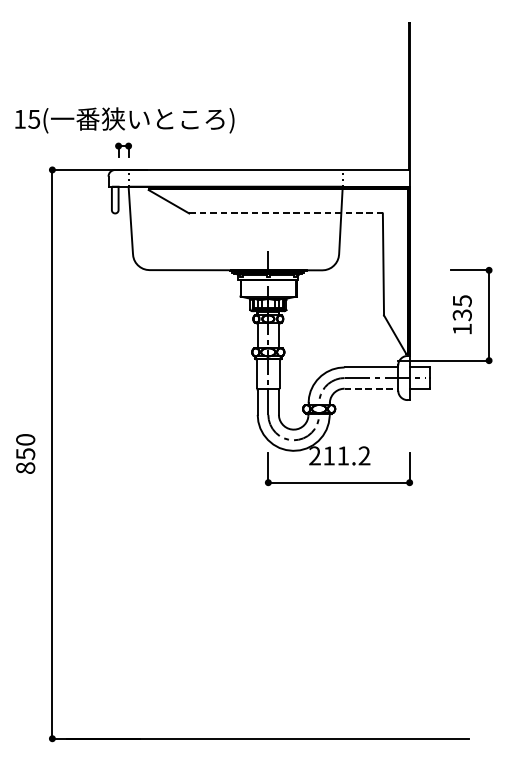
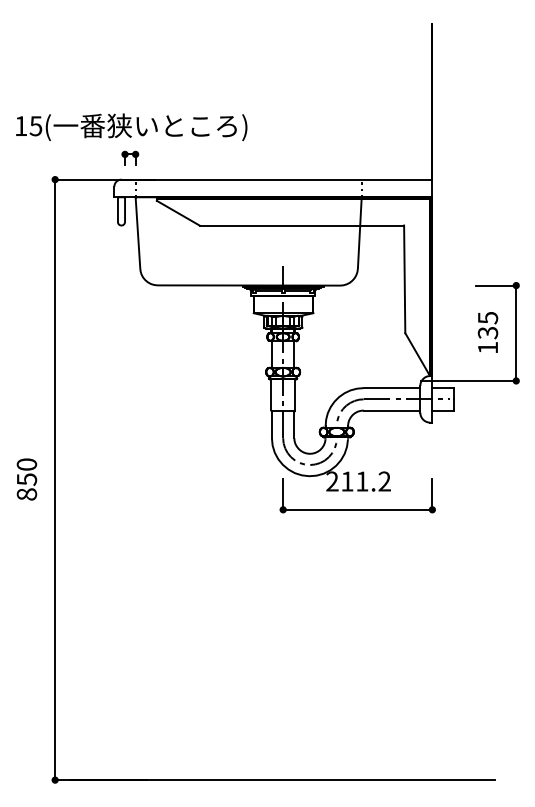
line: (286, 213) -> (302, 225), dashed -> solid
line: (371, 388) -> (392, 410), dashed -> solid

